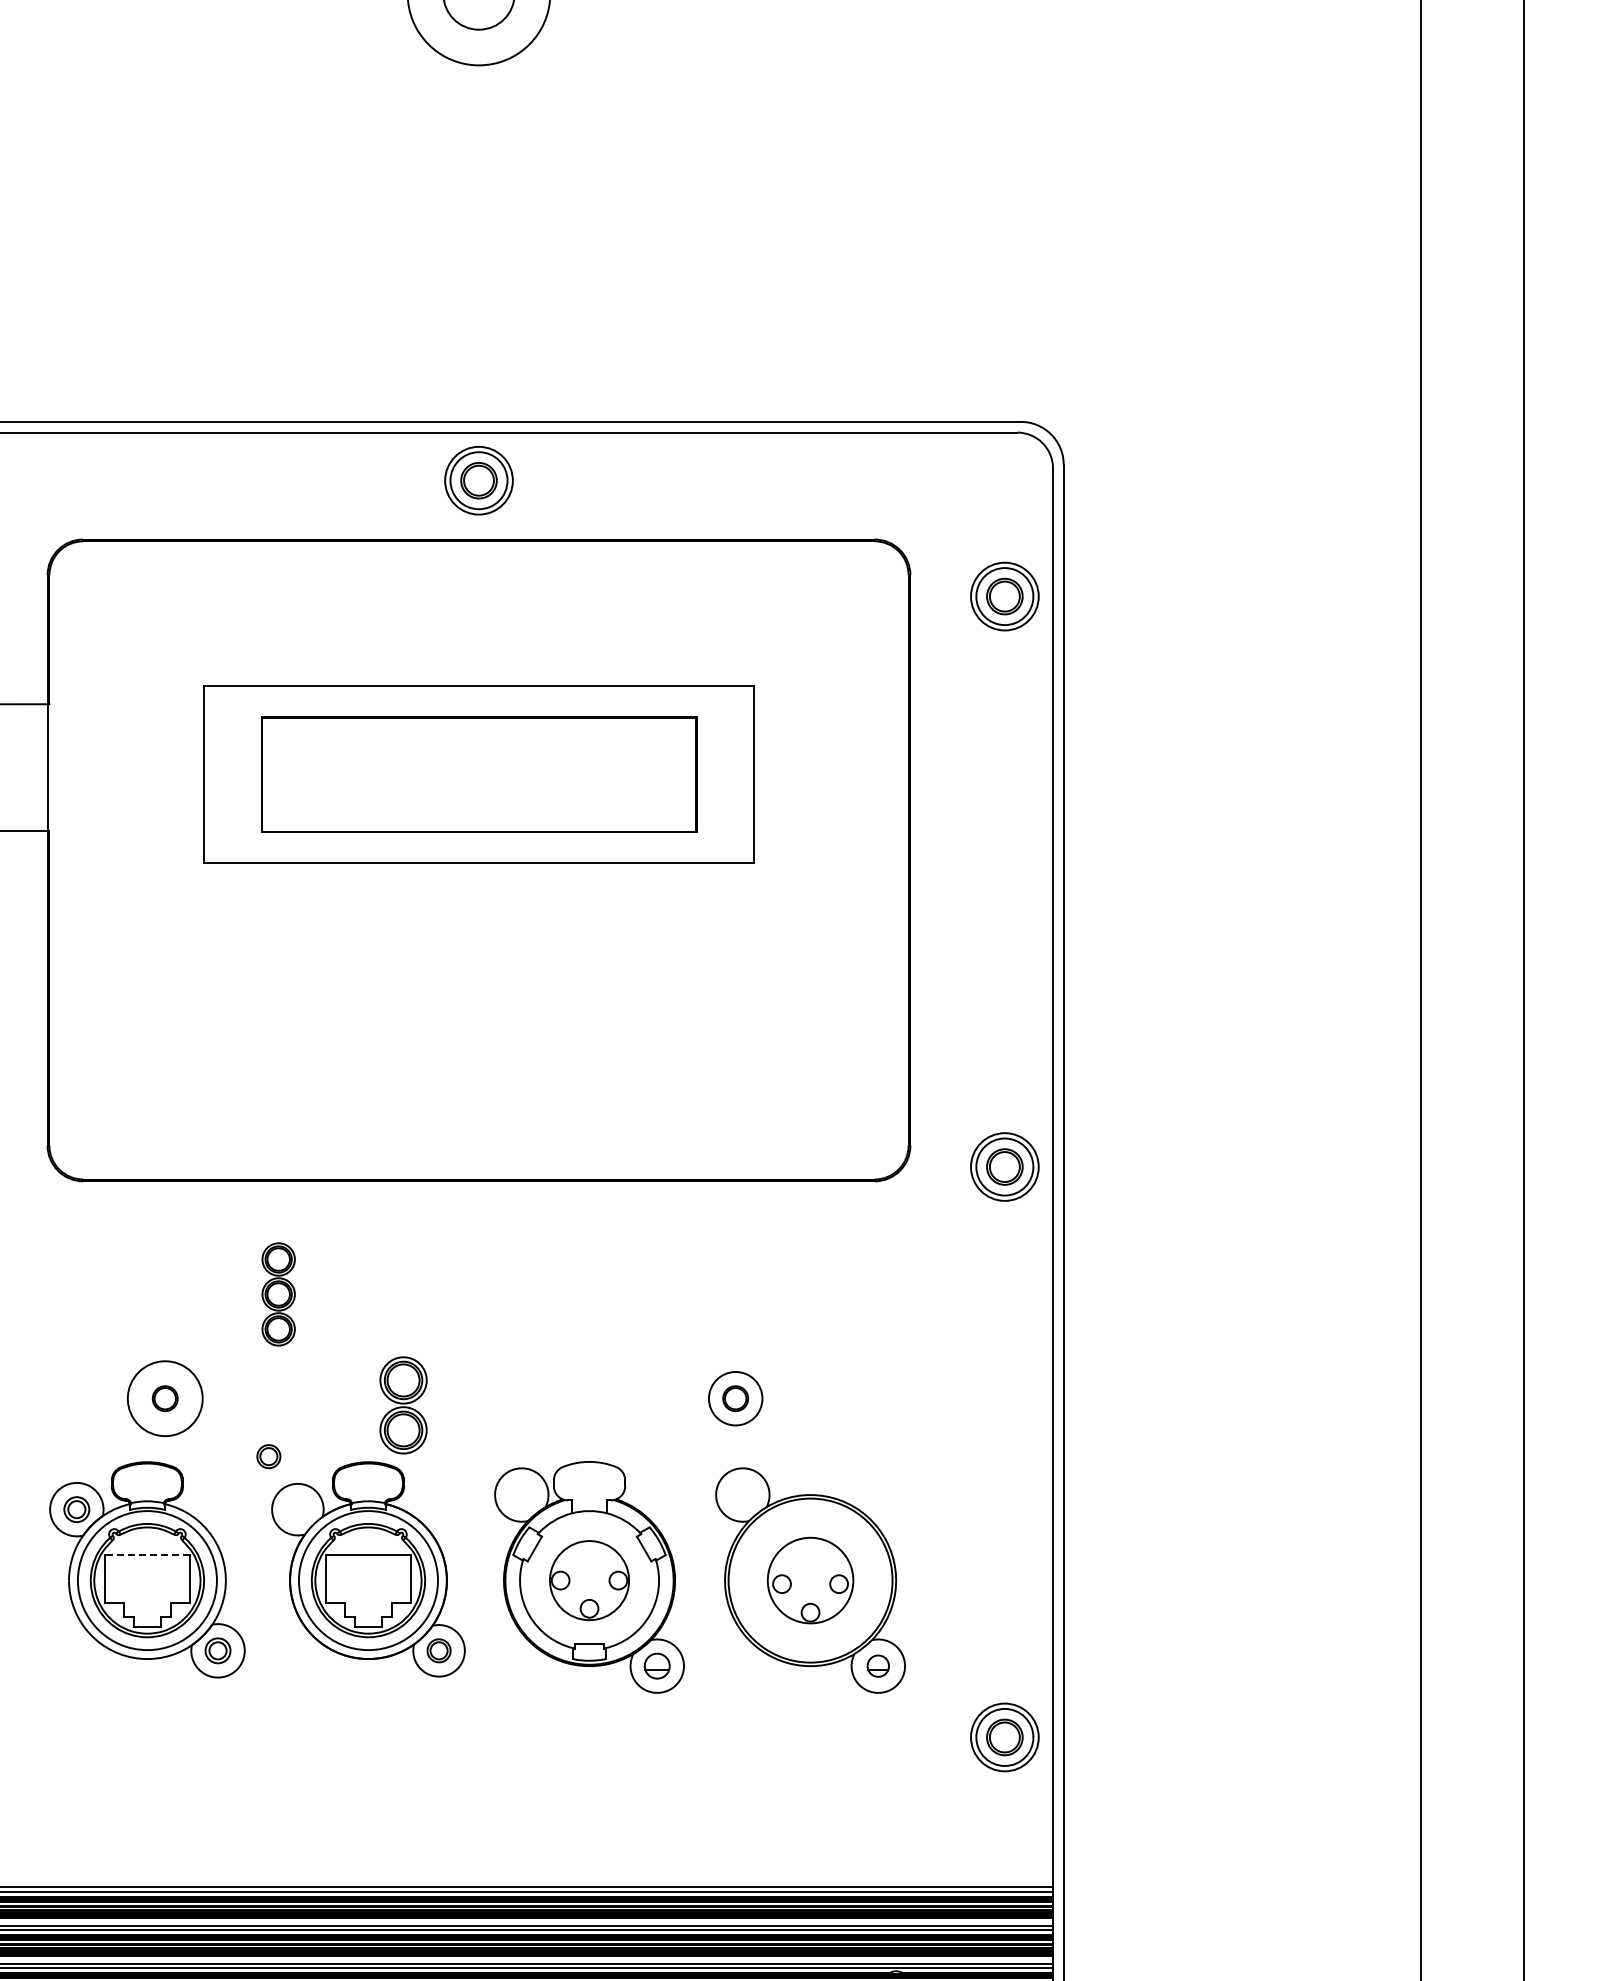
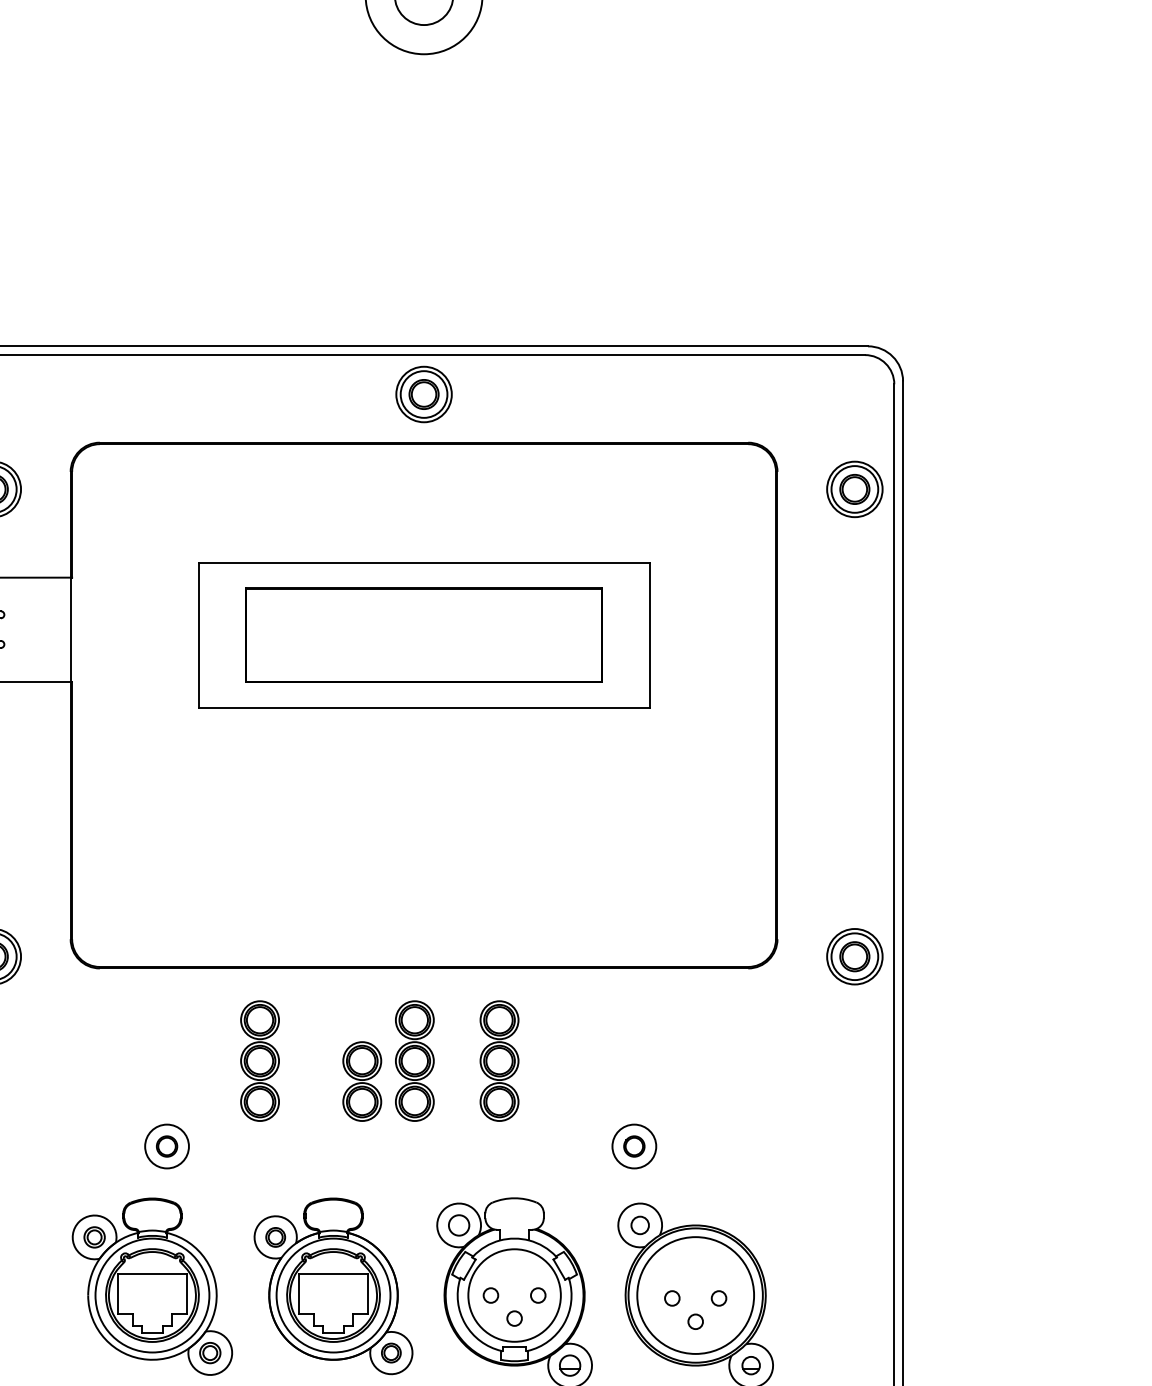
part: (278, 1294) -> (259, 1061), size x1.43
part: (467, 1294) -> (414, 1061), added
part: (571, 1294) -> (499, 1061), added
circle: (165, 1398) -> (167, 1146), size x0.71
part: (403, 1405) -> (362, 1081), moved
part: (268, 1456) -> (275, 1237), moved
circle: (521, 1494) -> (458, 1225), added
circle: (742, 1494) -> (639, 1225), added
line: (146, 1554) -> (151, 1274), dashed -> solid
circle: (589, 1580) -> (514, 1295), size x1.43
circle: (810, 1580) -> (695, 1295), size x1.67

